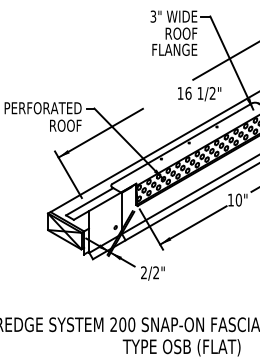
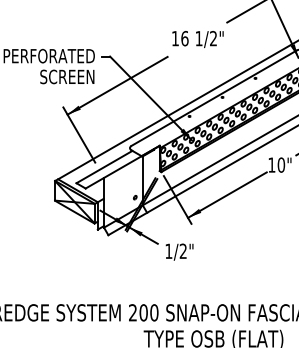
text: (199, 94) -> (197, 39), moved
text: (58, 125) -> (67, 76), ROOF -> SCREEN
text: (143, 272) -> (168, 250), 2/2" -> 1/2"

